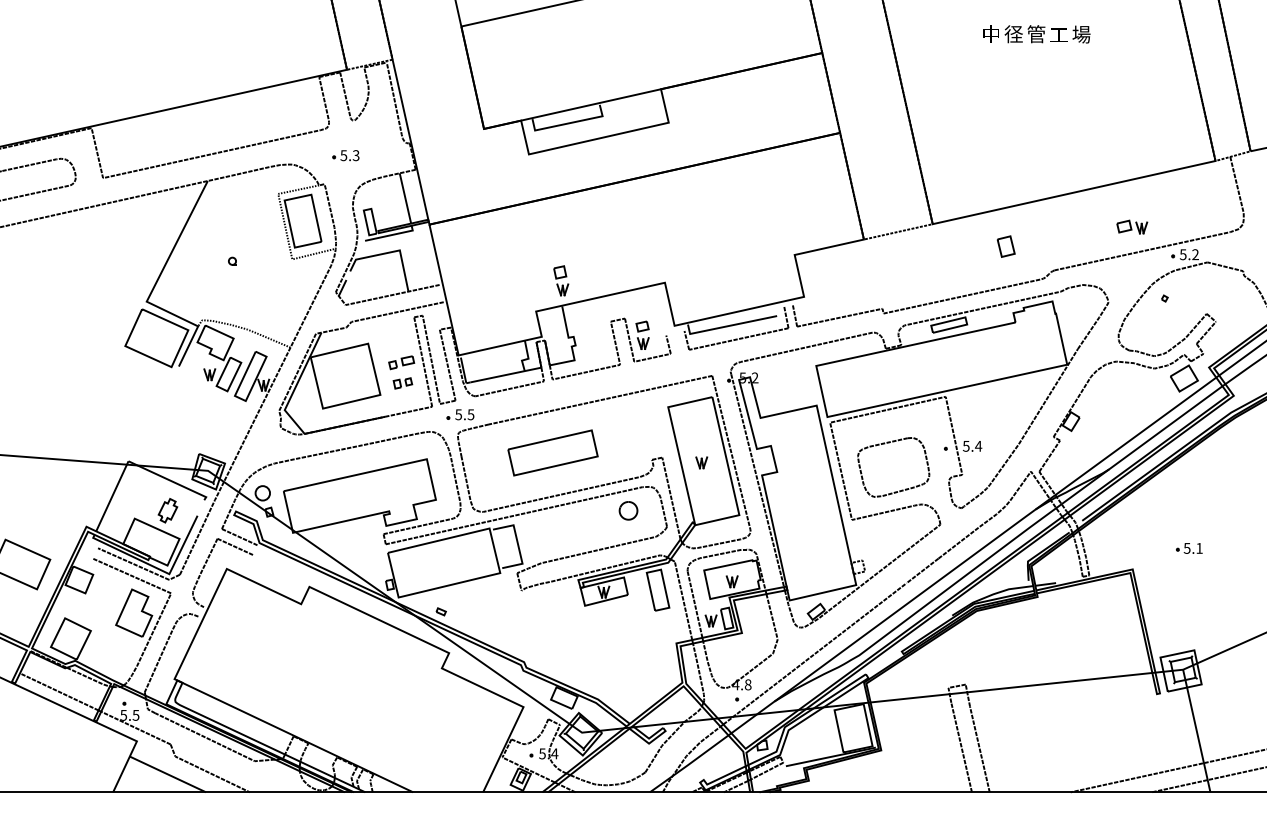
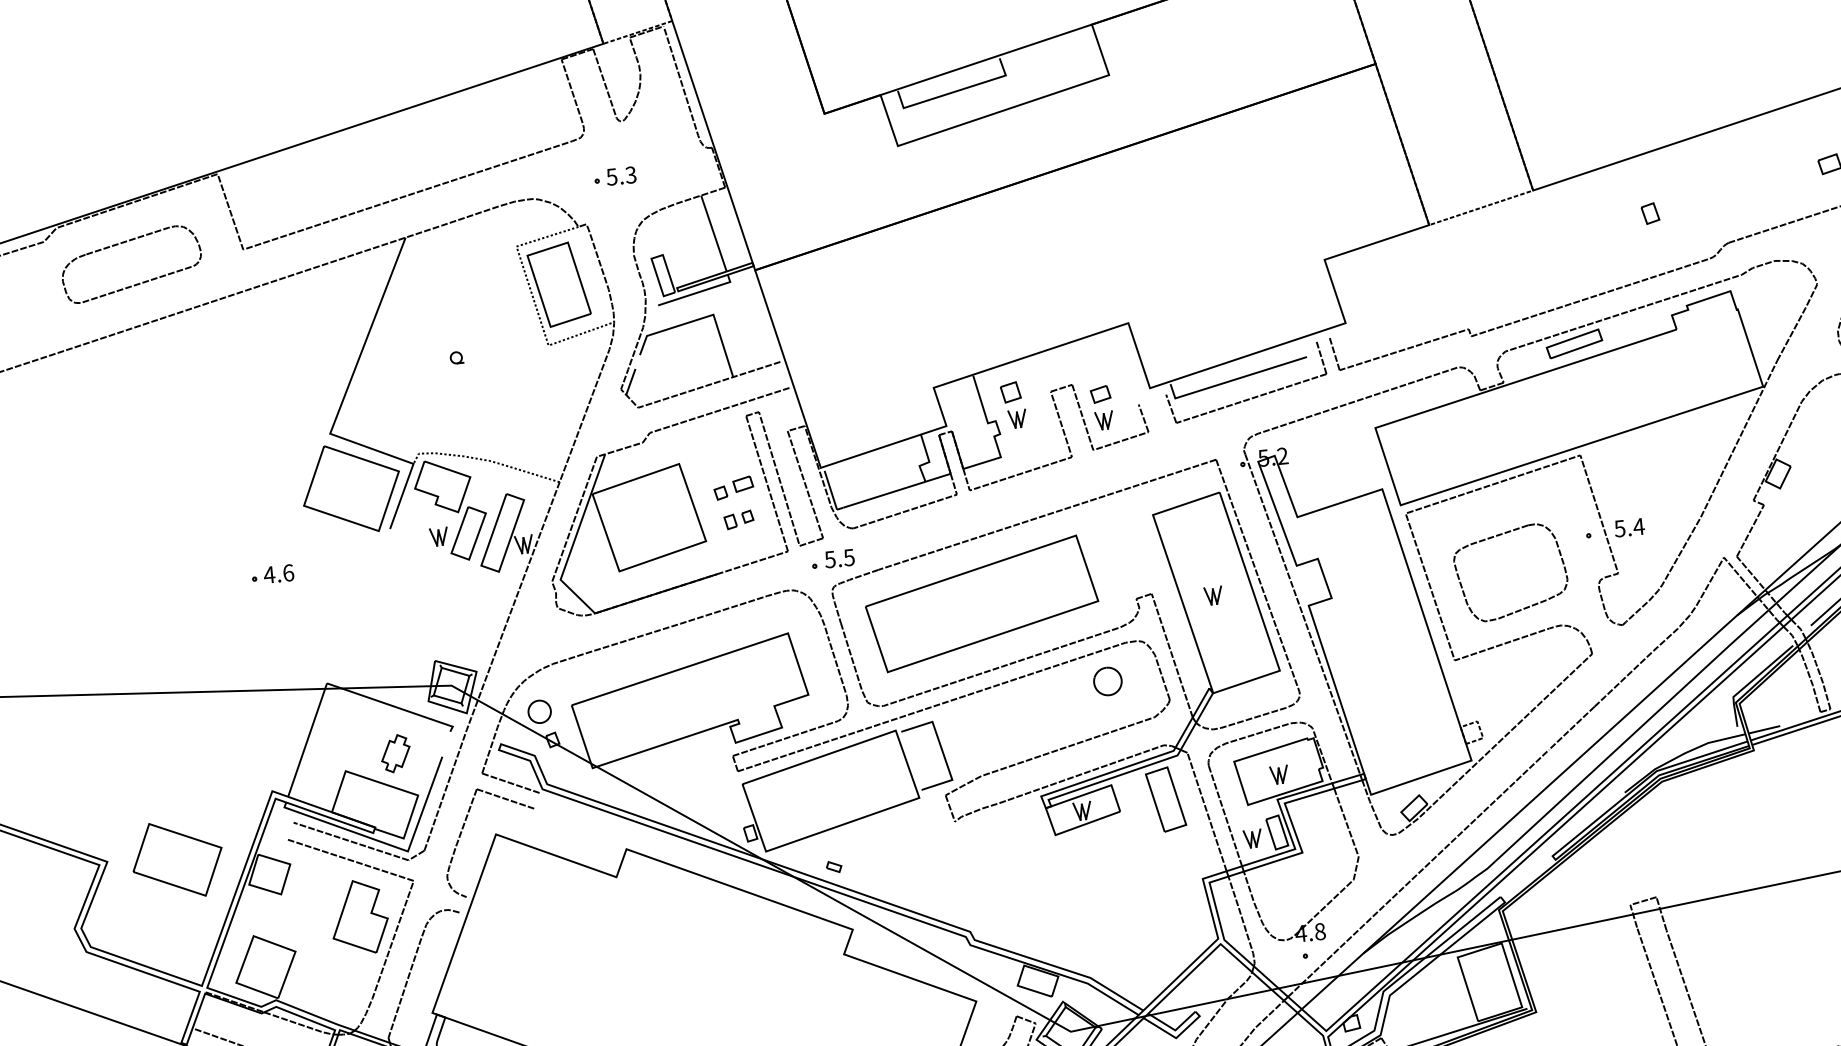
part: (1006, 246) -> (1650, 213), size x0.62
part: (561, 280) -> (1014, 404), moved
part: (100, 387) -> (272, 573), added
part: (552, 452) -> (981, 603), size x1.67

